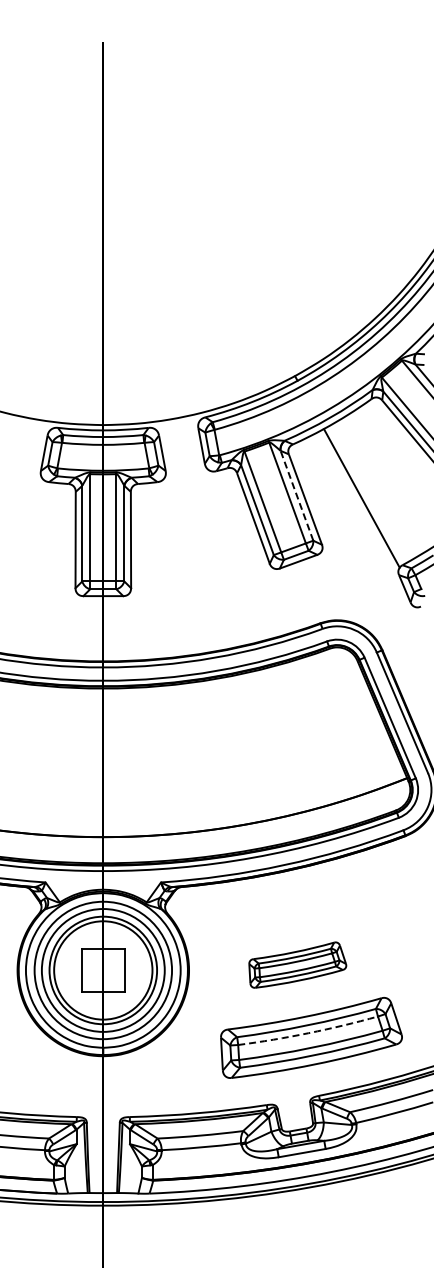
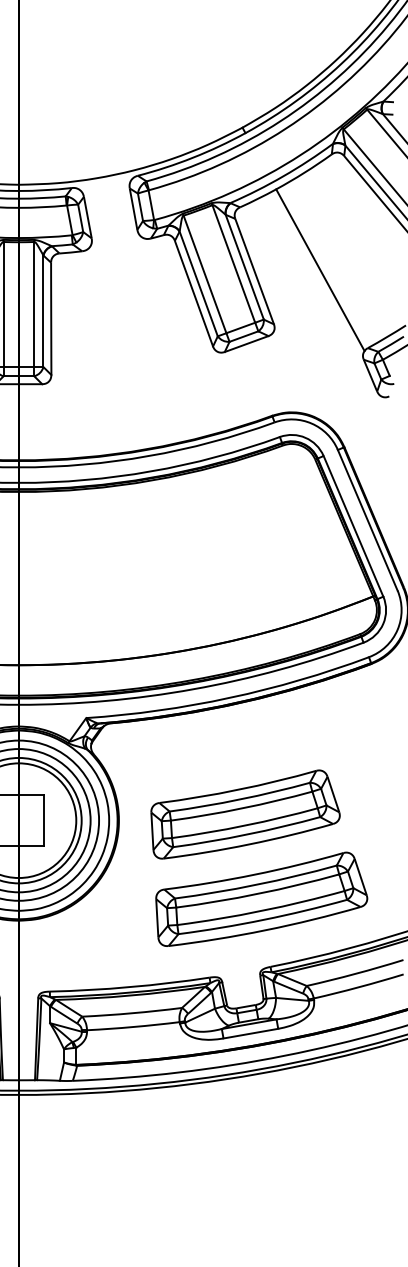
line: (296, 495) -> (244, 266), dashed -> solid
part: (297, 964) -> (245, 813), size x1.67
arc: (308, 1033) -> (258, 894), dashed -> solid

